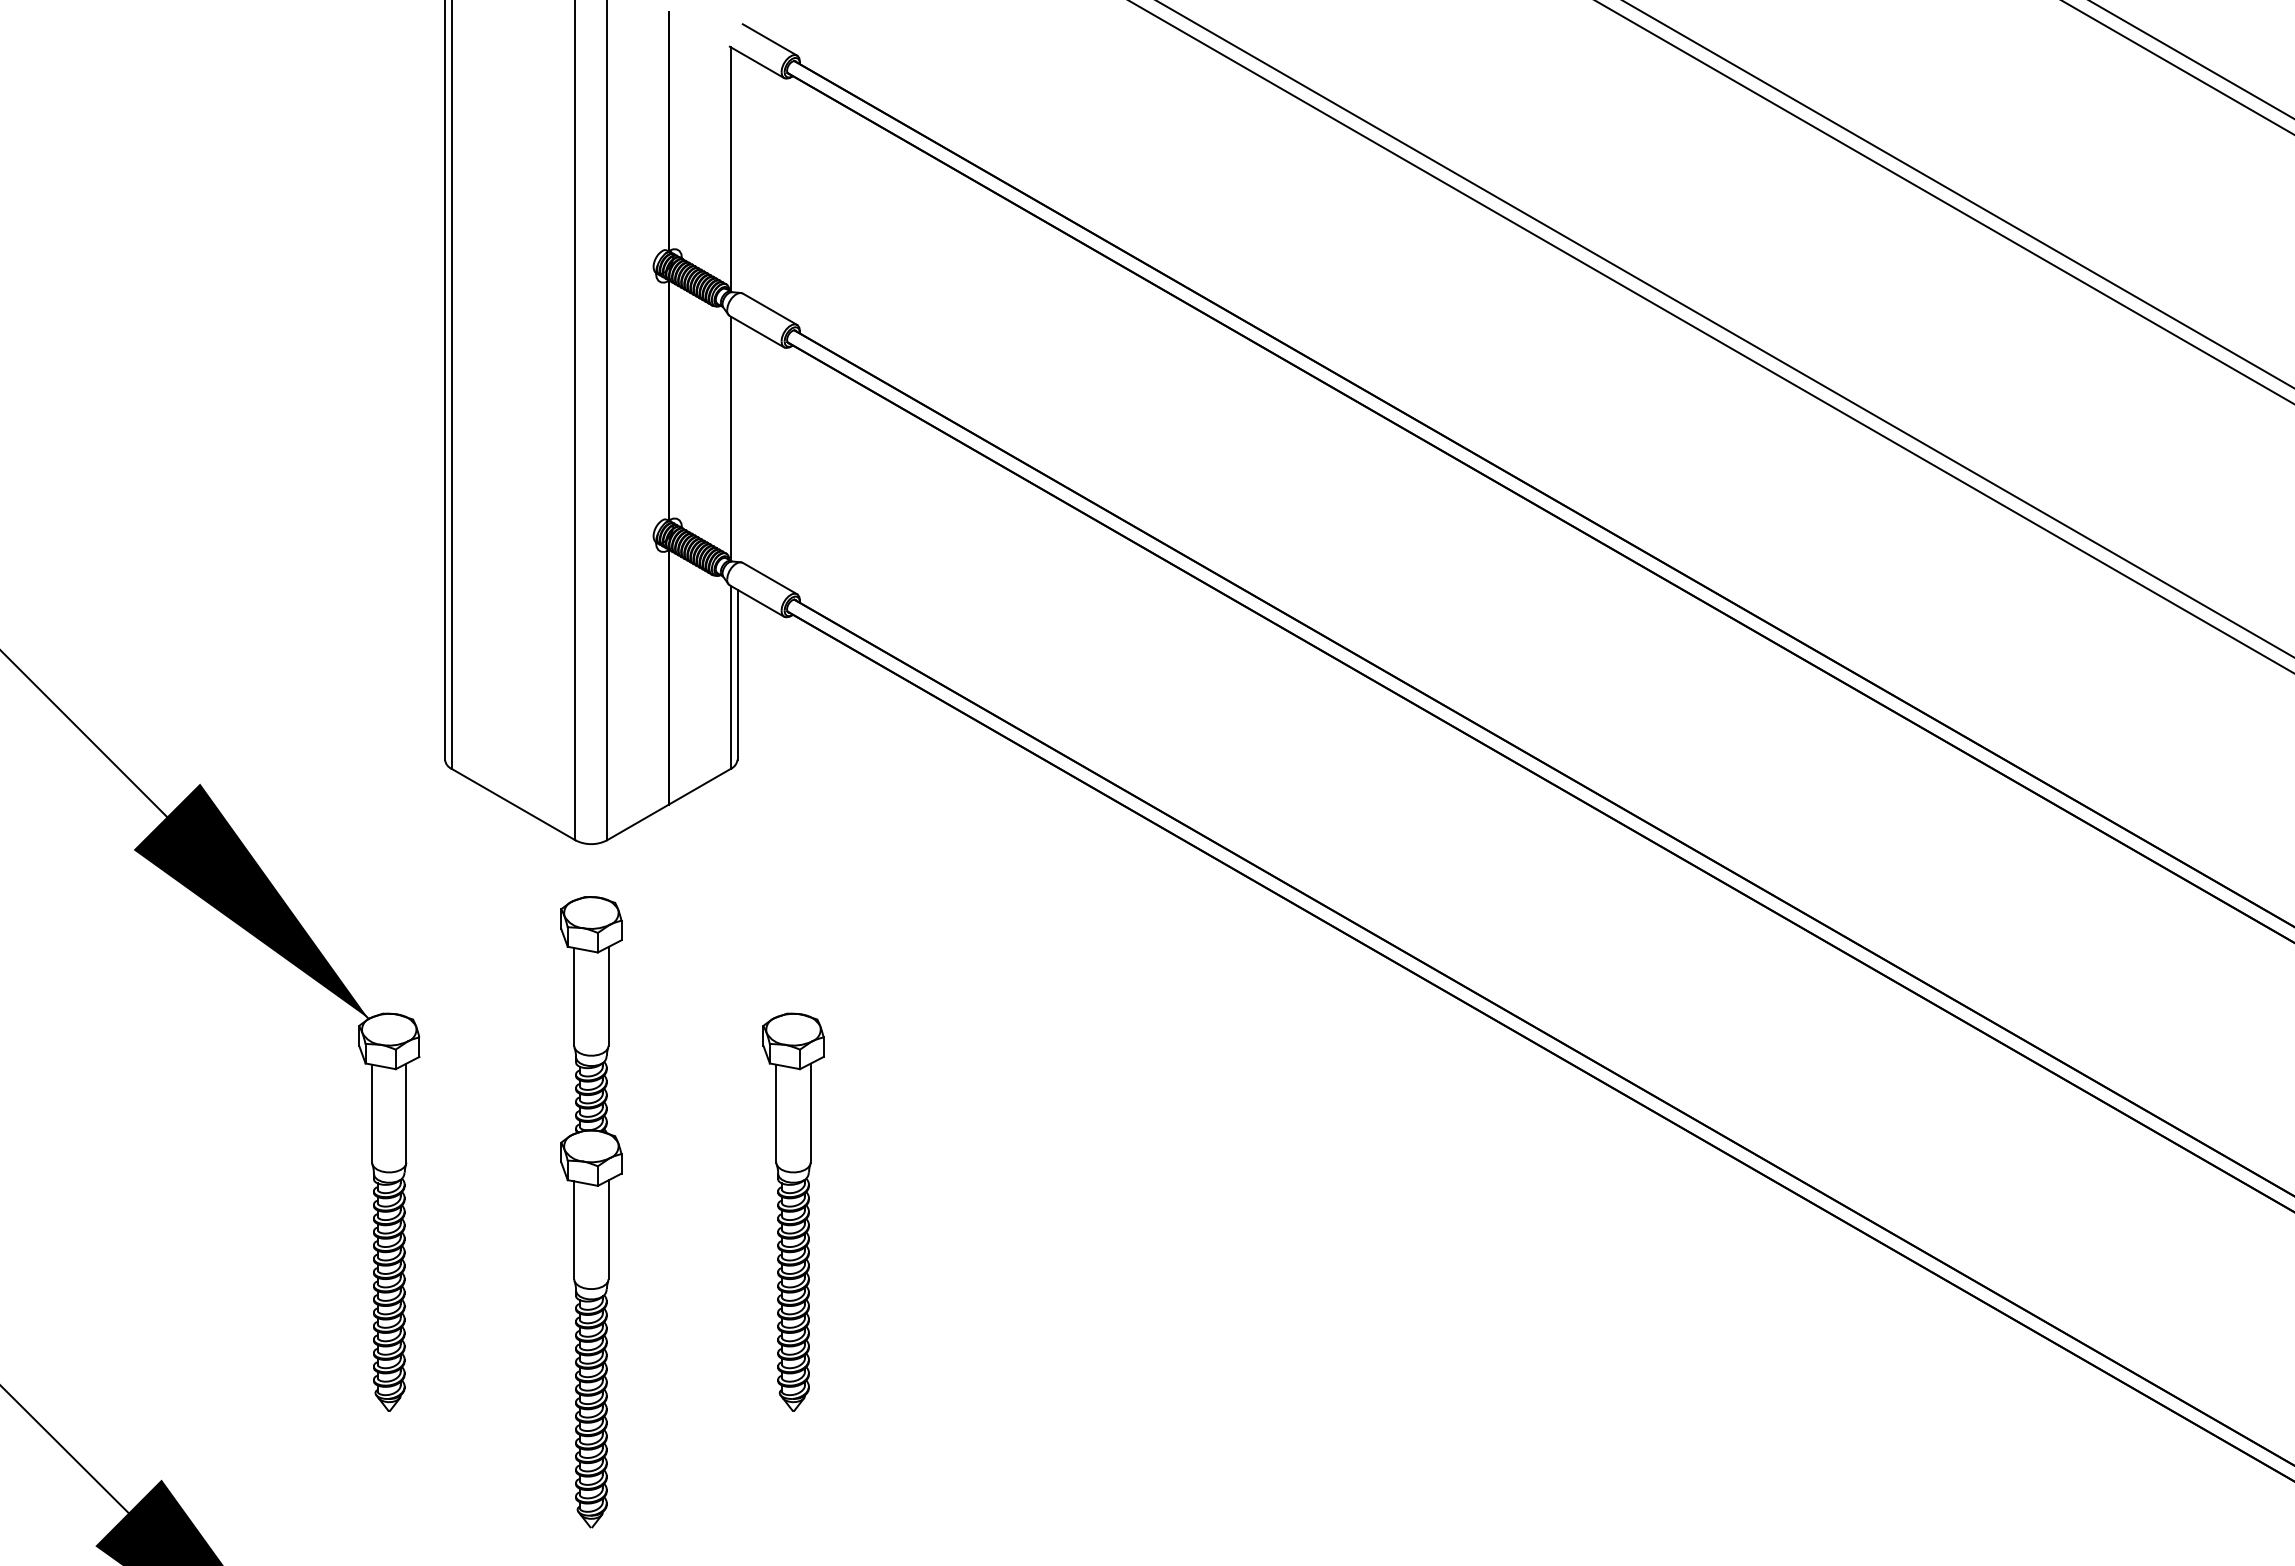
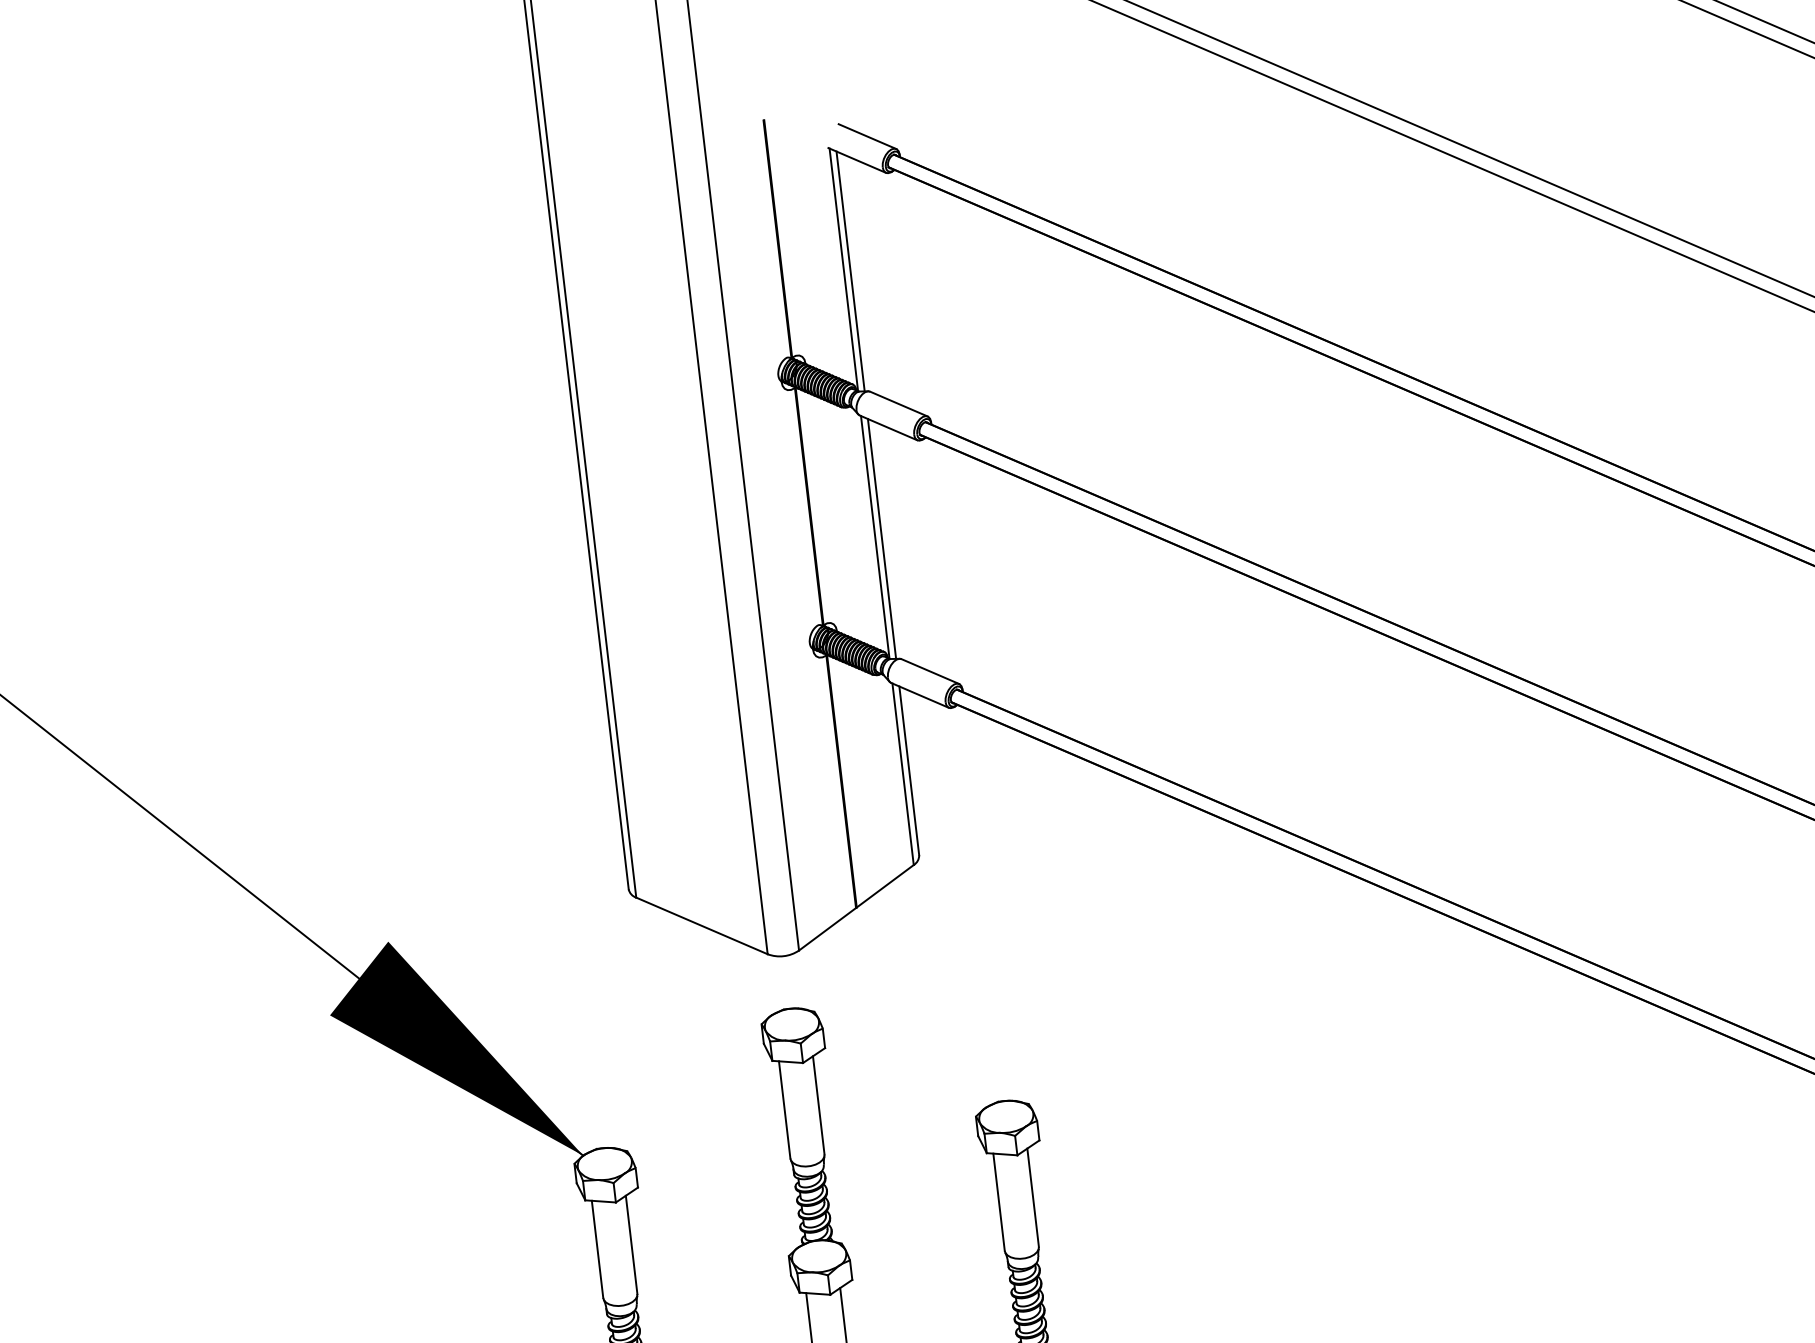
line: (737, 171) -> (850, 271), added
line: (737, 440) -> (881, 538), added

